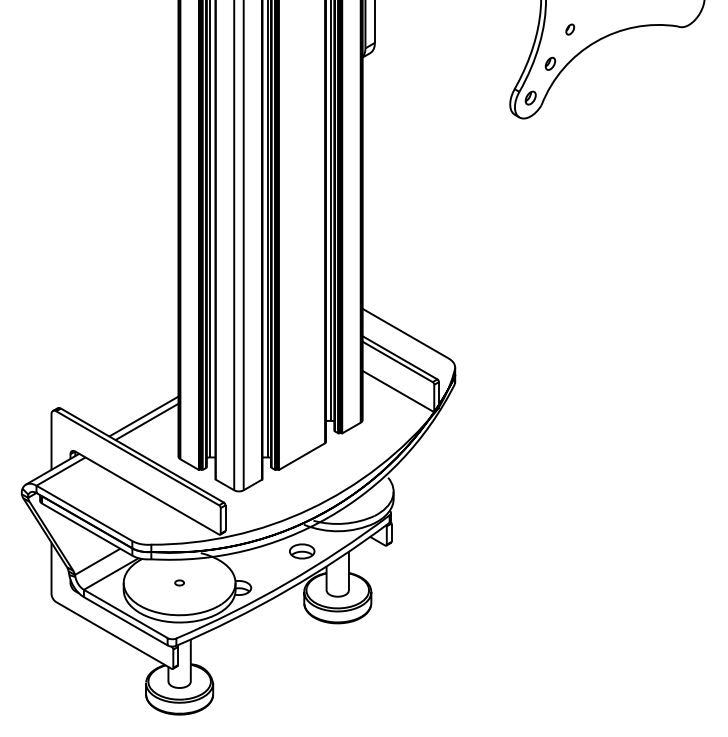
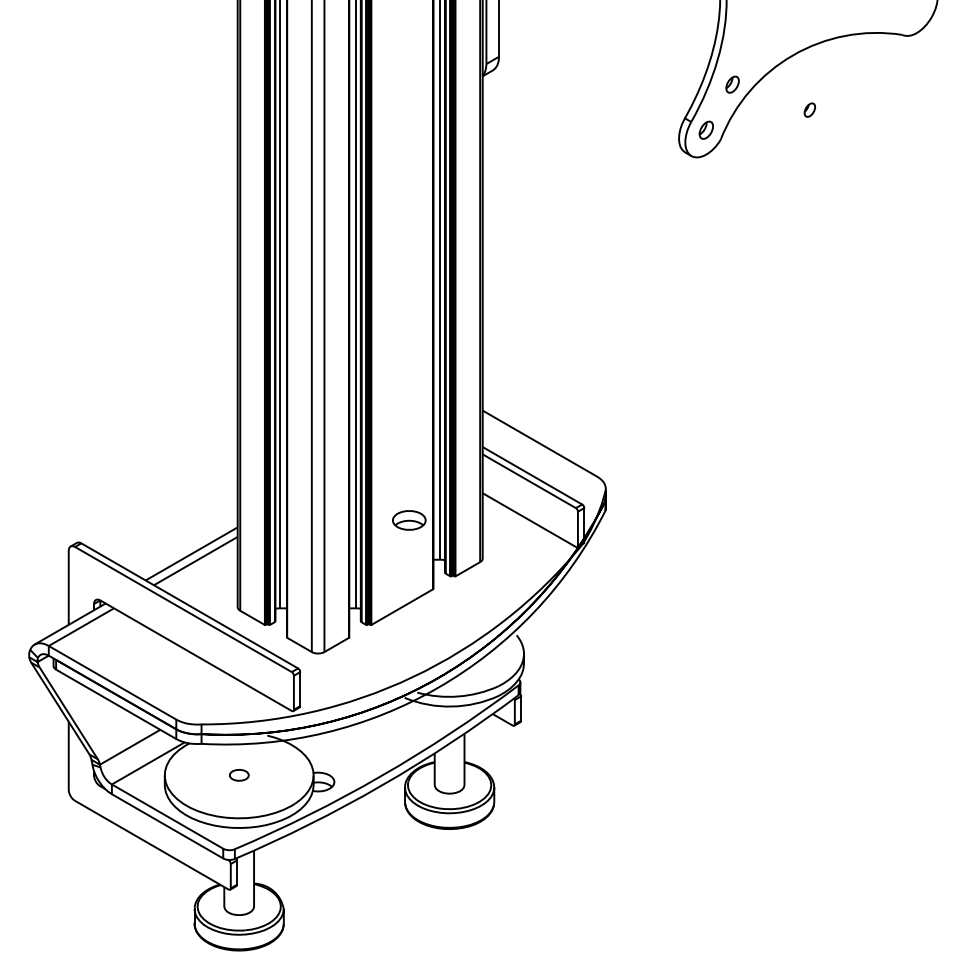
part: (569, 29) -> (809, 109), moved
part: (302, 551) -> (409, 520), moved
part: (179, 583) -> (238, 775), size x1.6

